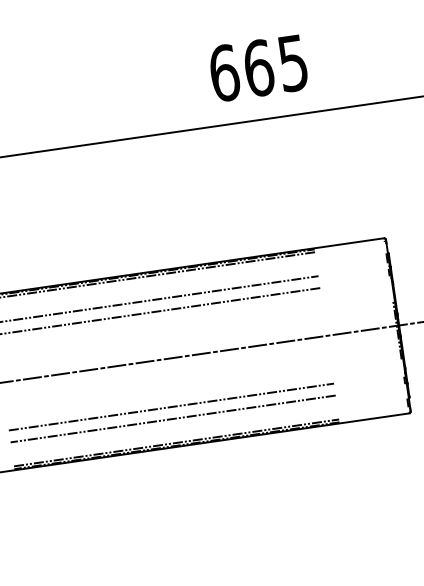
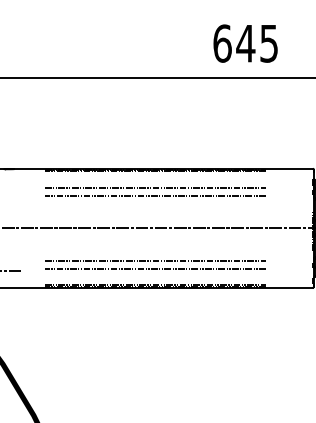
text: (258, 68) -> (245, 43), 665 -> 645

